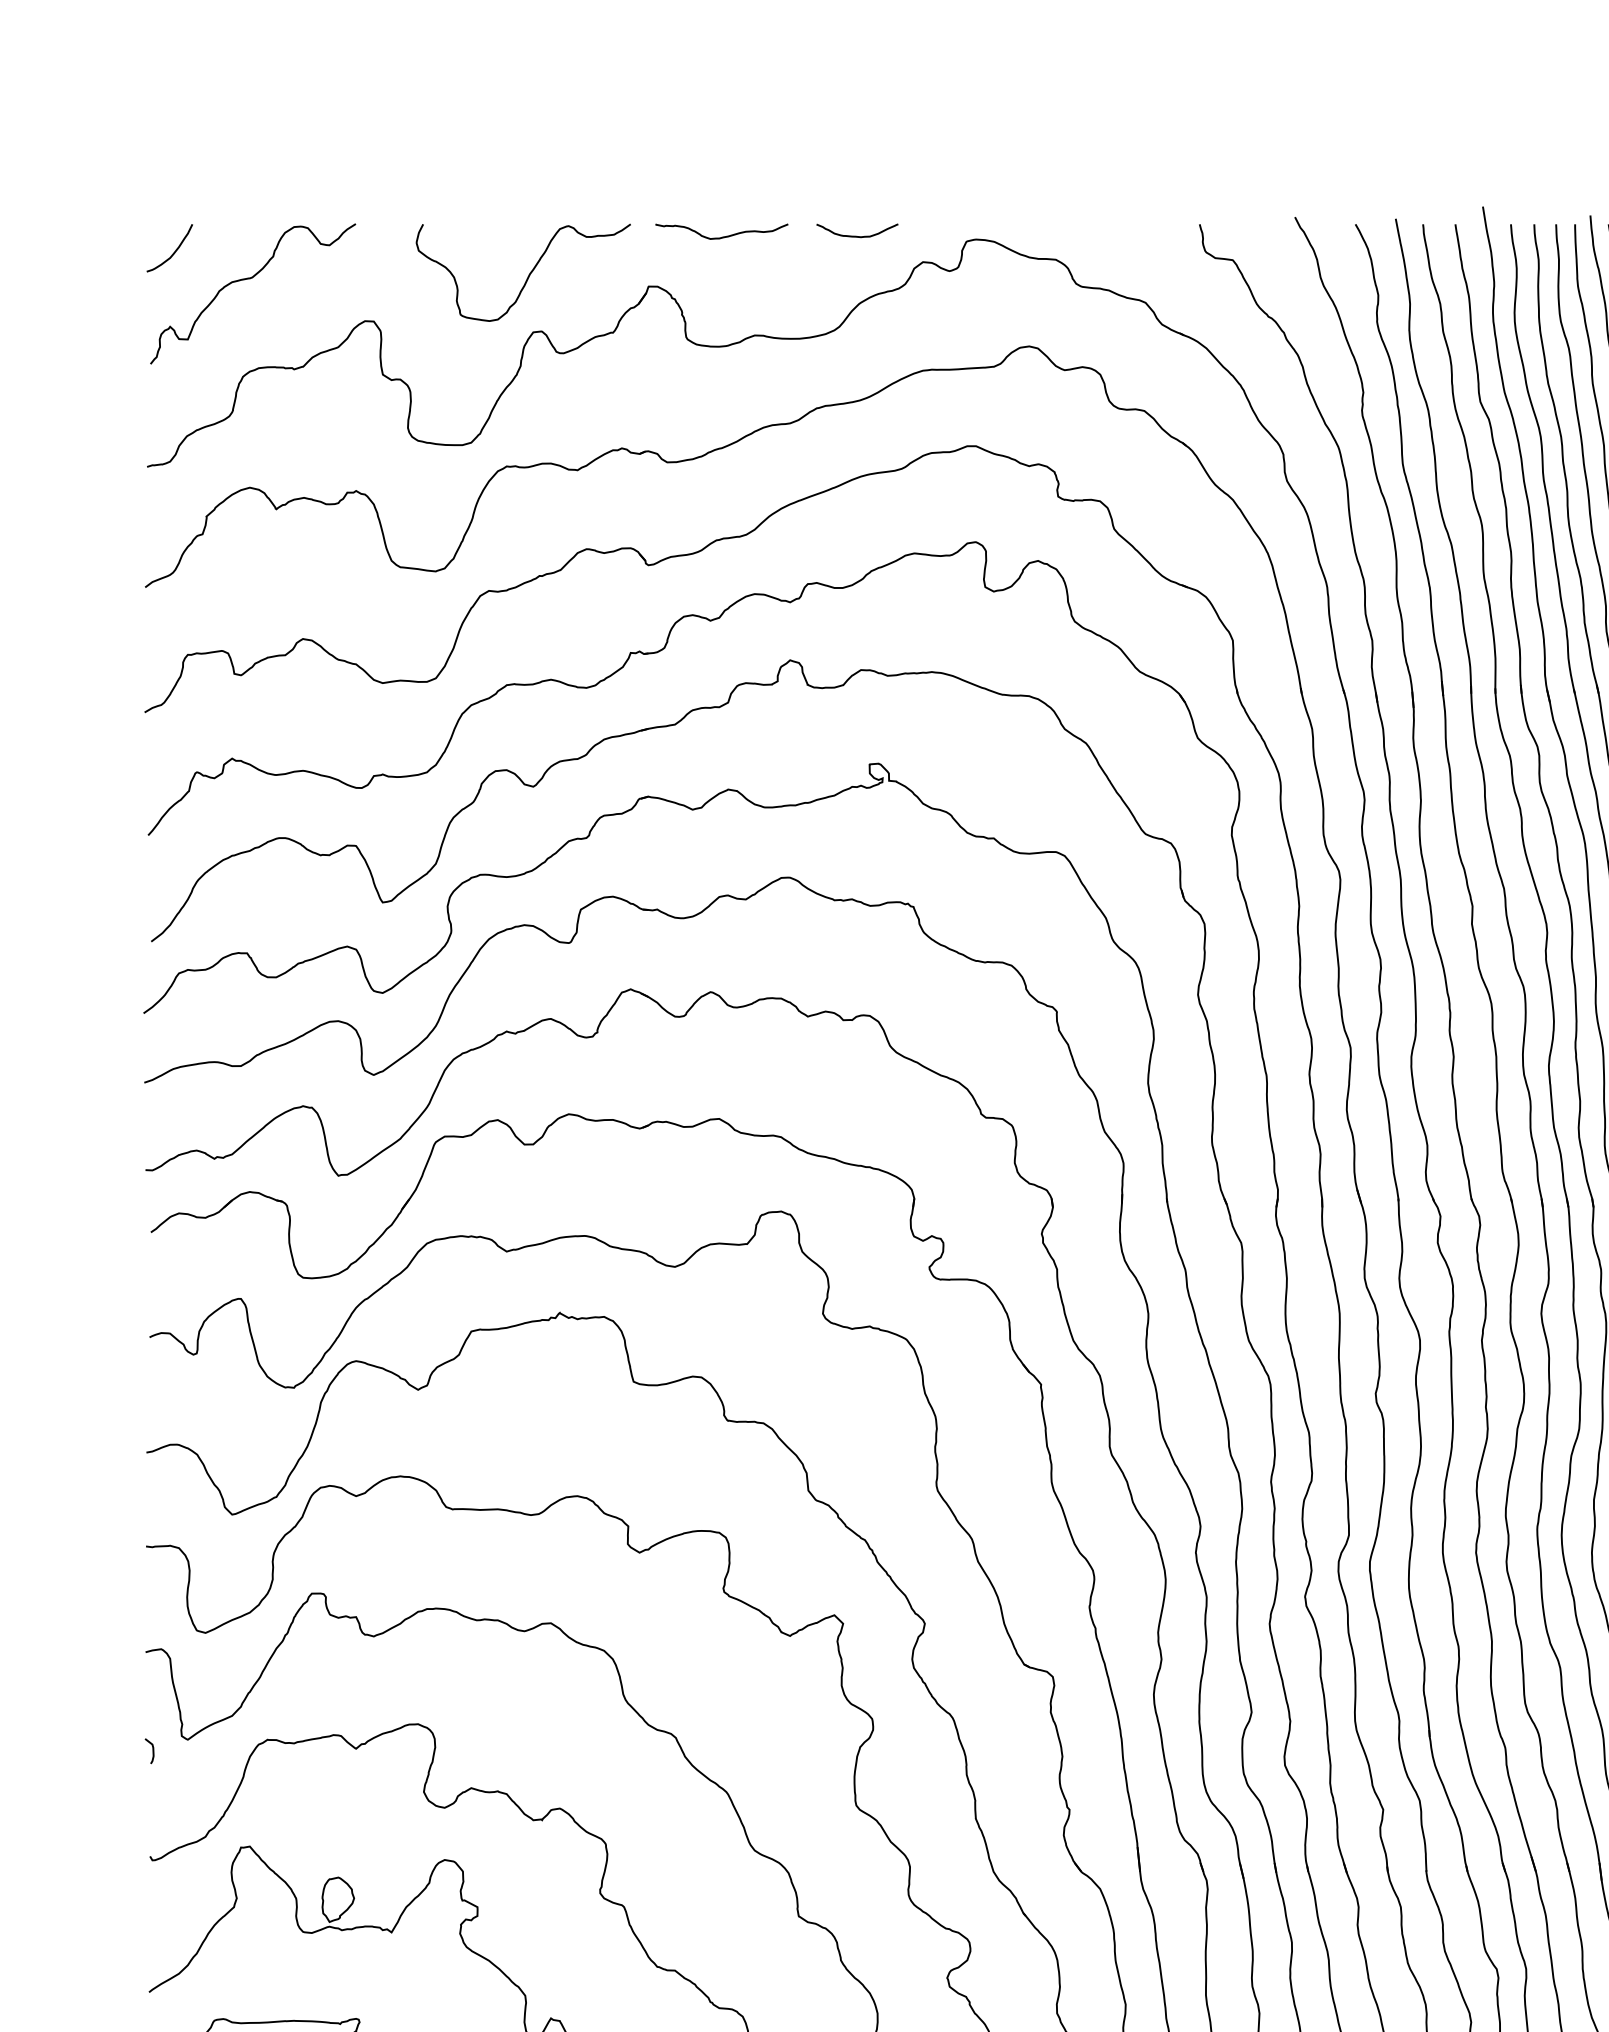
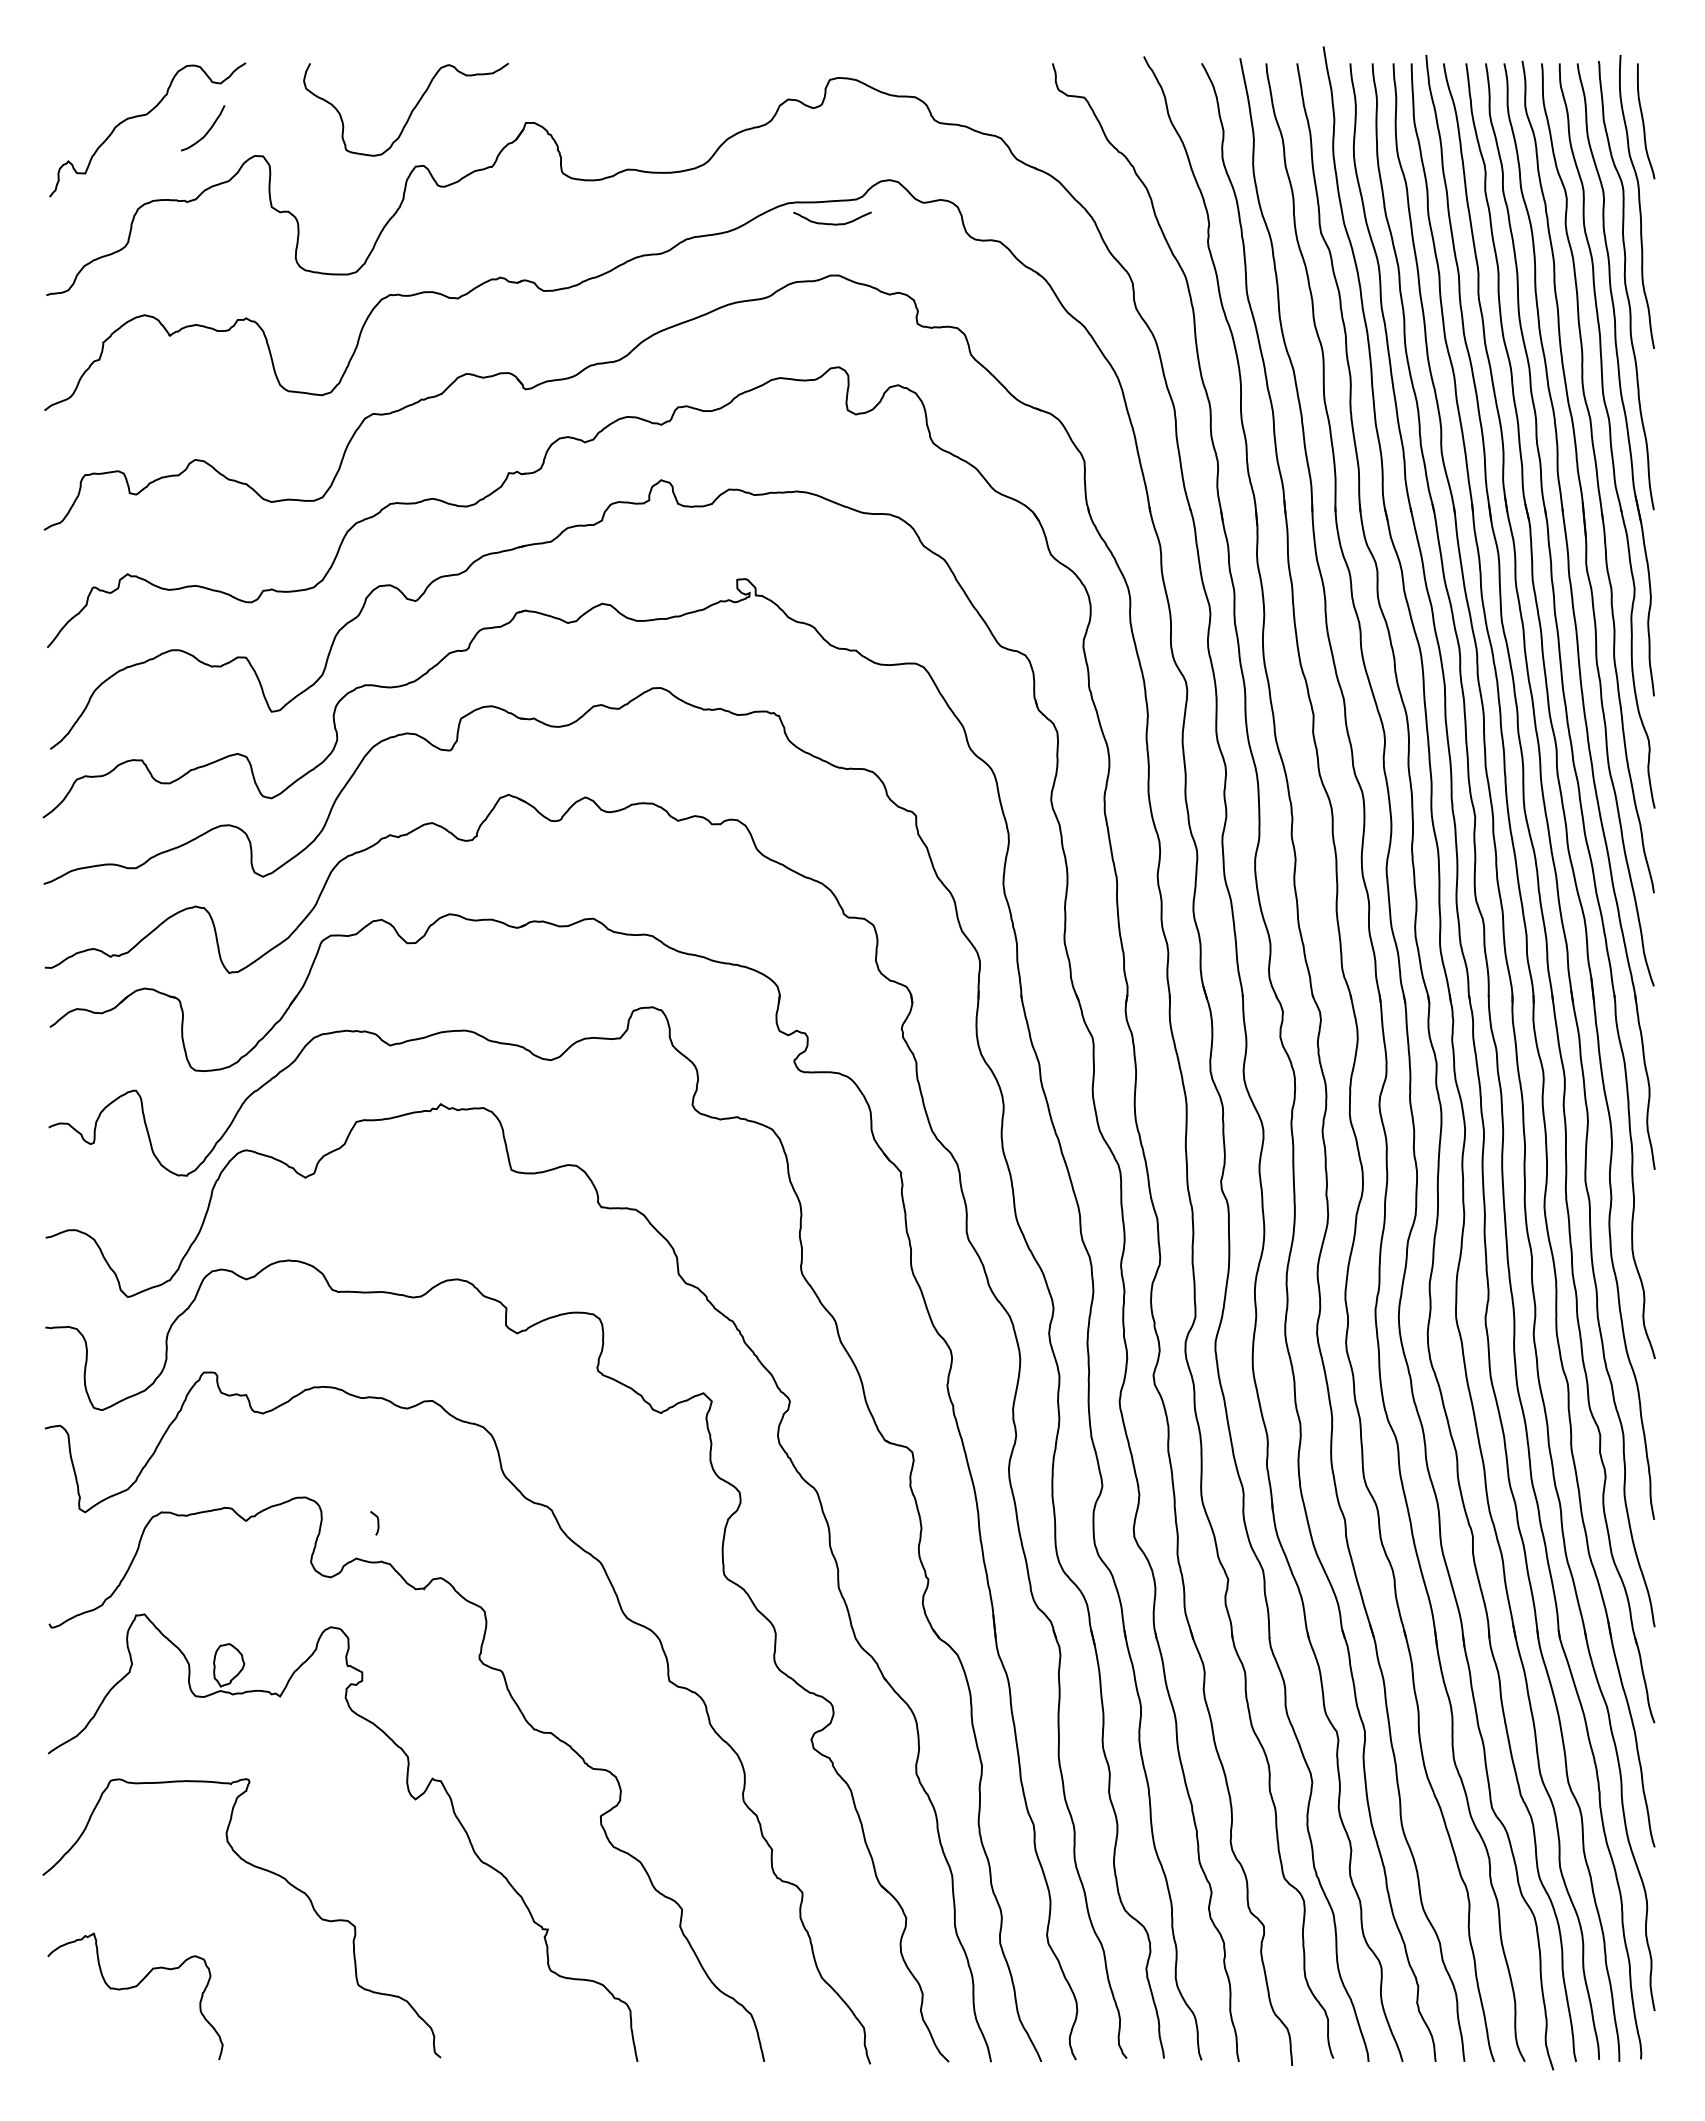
curve: (723, 235) -> (597, 74), removed
curve: (857, 235) -> (832, 223), moved
curve: (174, 251) -> (207, 131), moved
curve: (152, 1751) -> (377, 1523), moved

